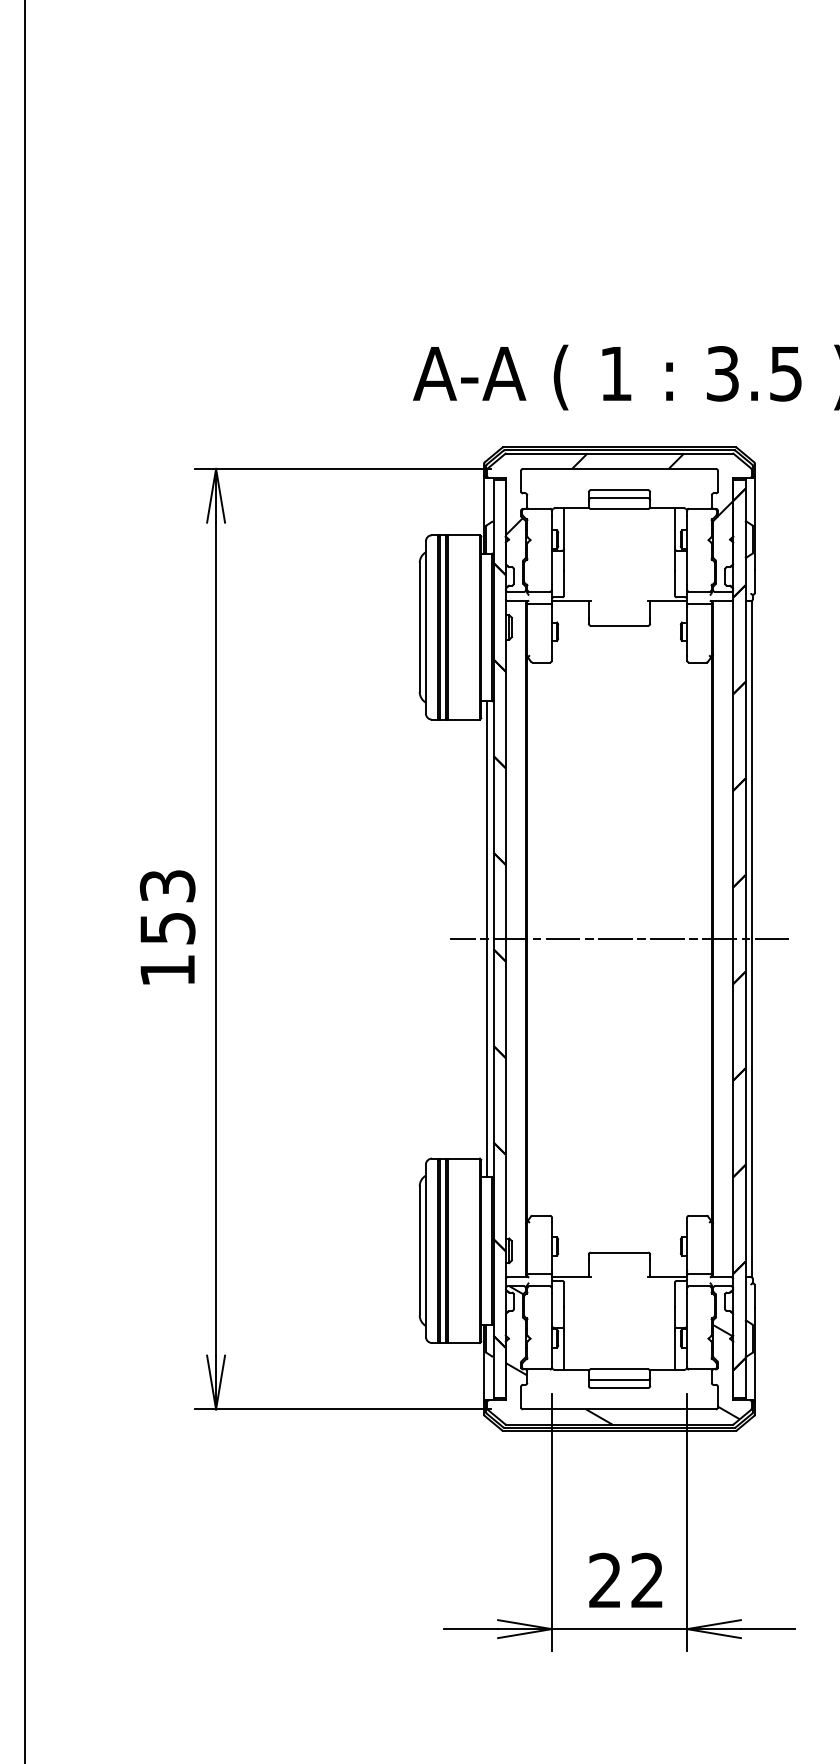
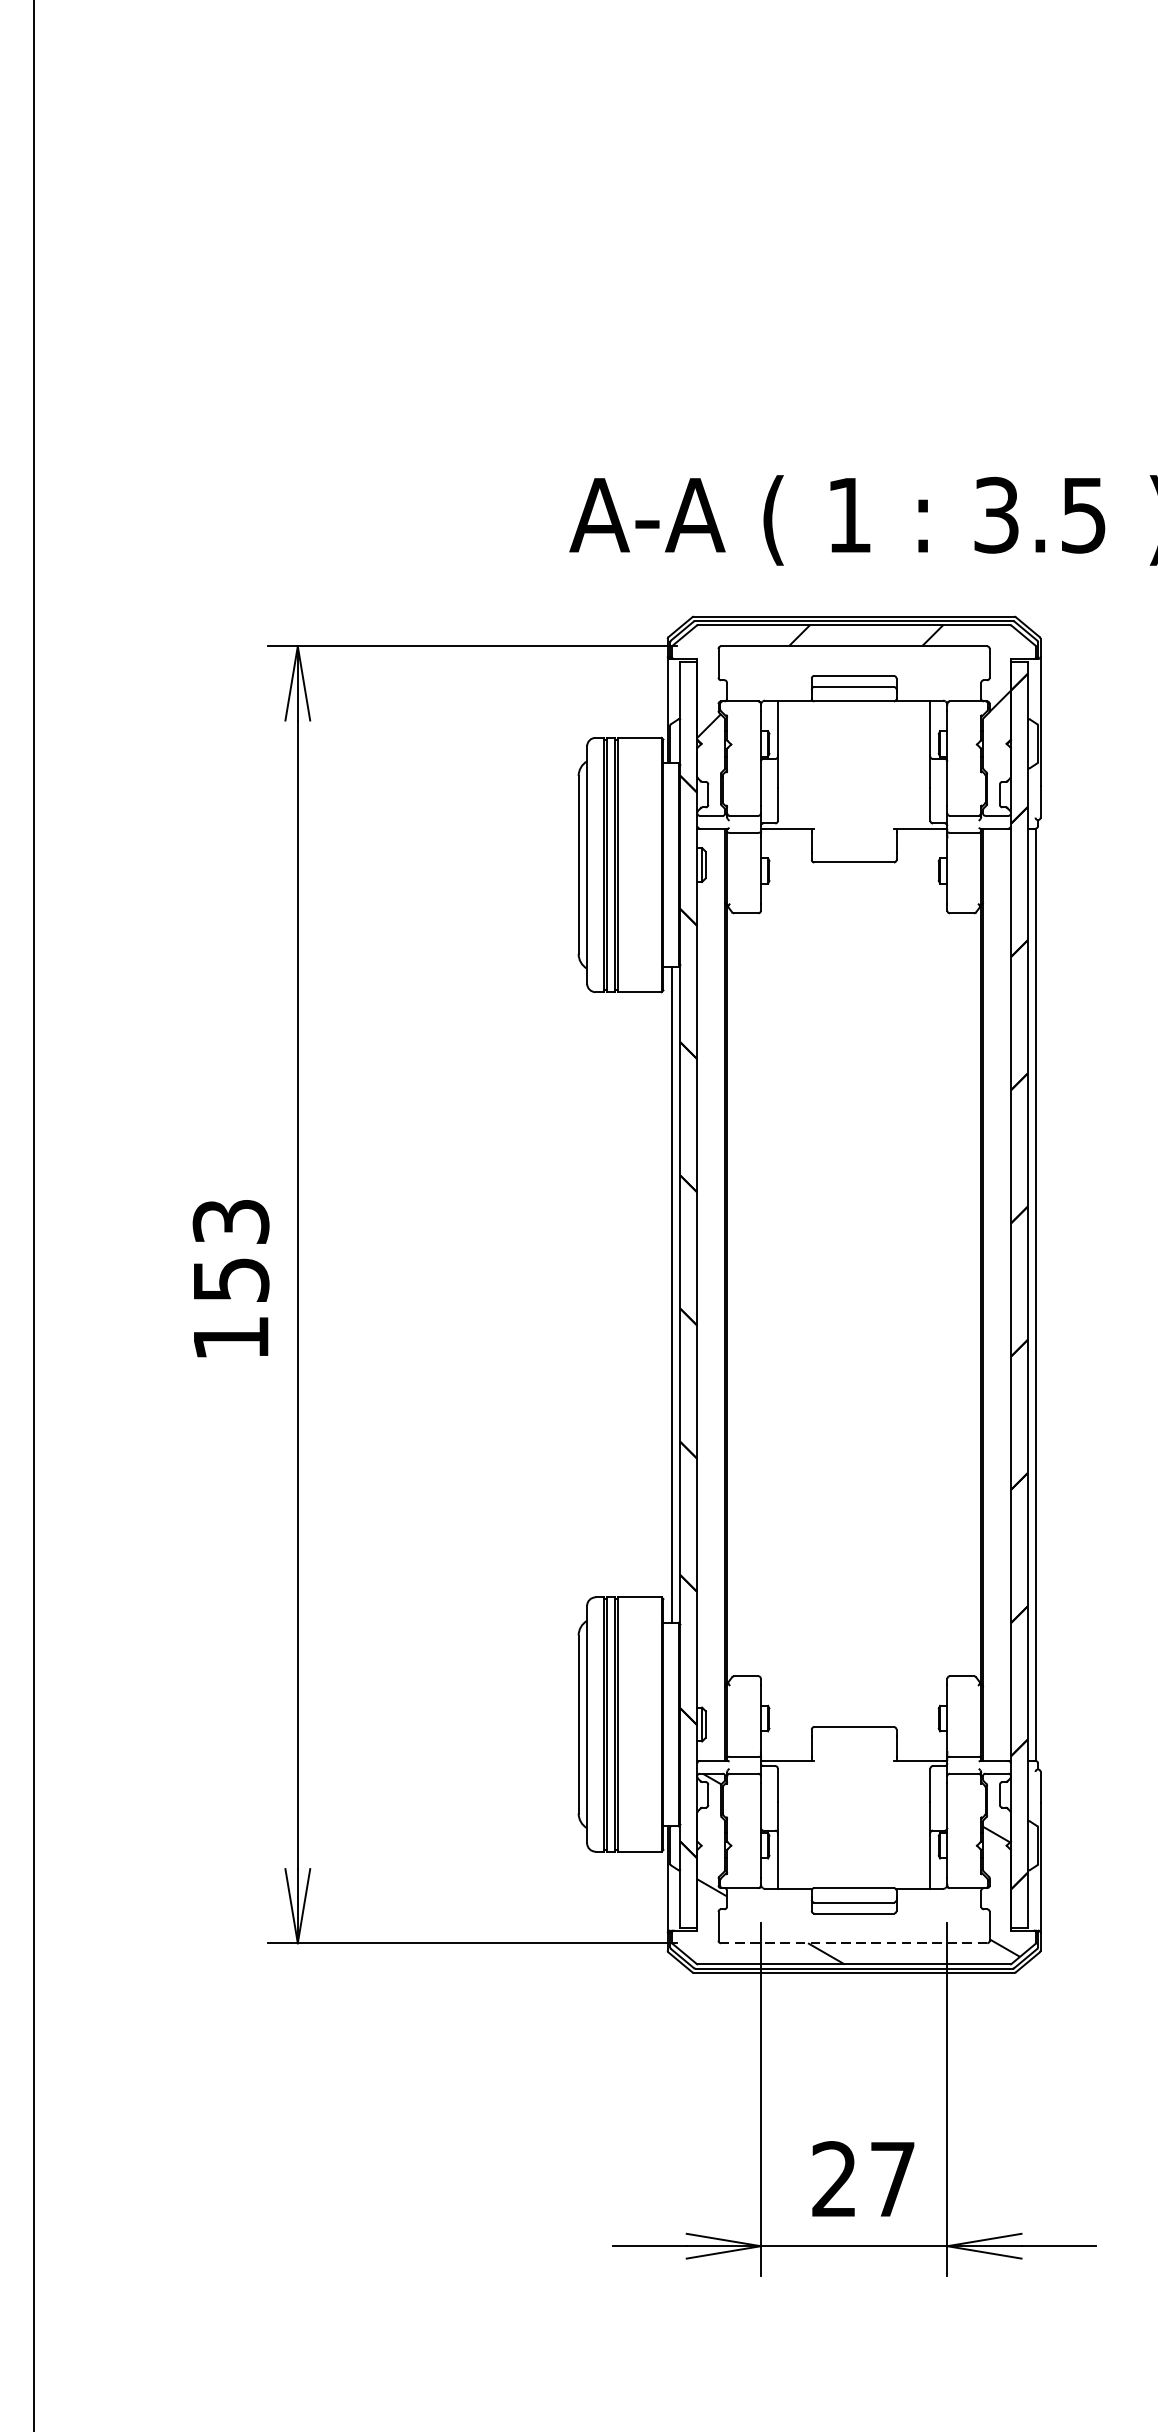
line: (619, 939) -> (854, 1295), removed
line: (619, 1409) -> (854, 1943), solid -> dashed
text: (647, 1579) -> (892, 2177), 22 -> 27

